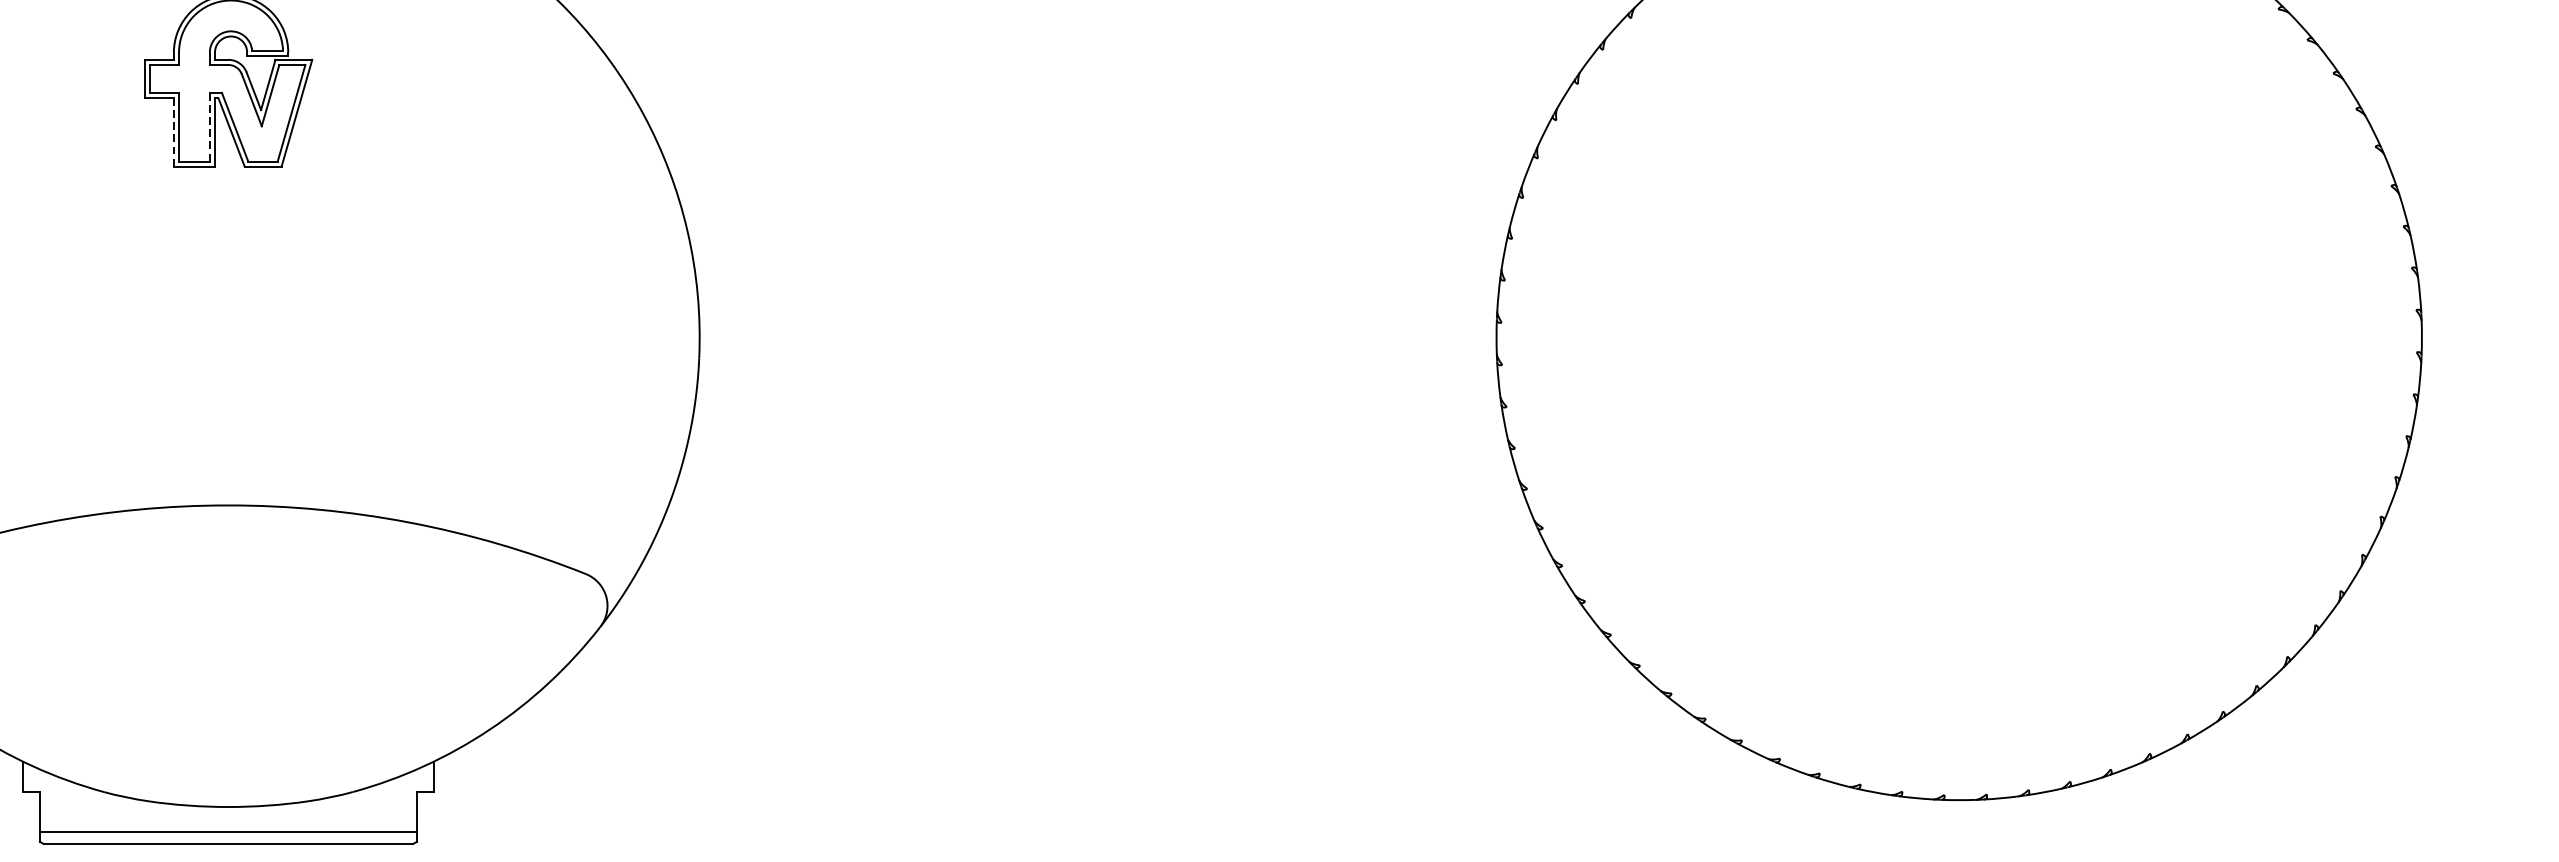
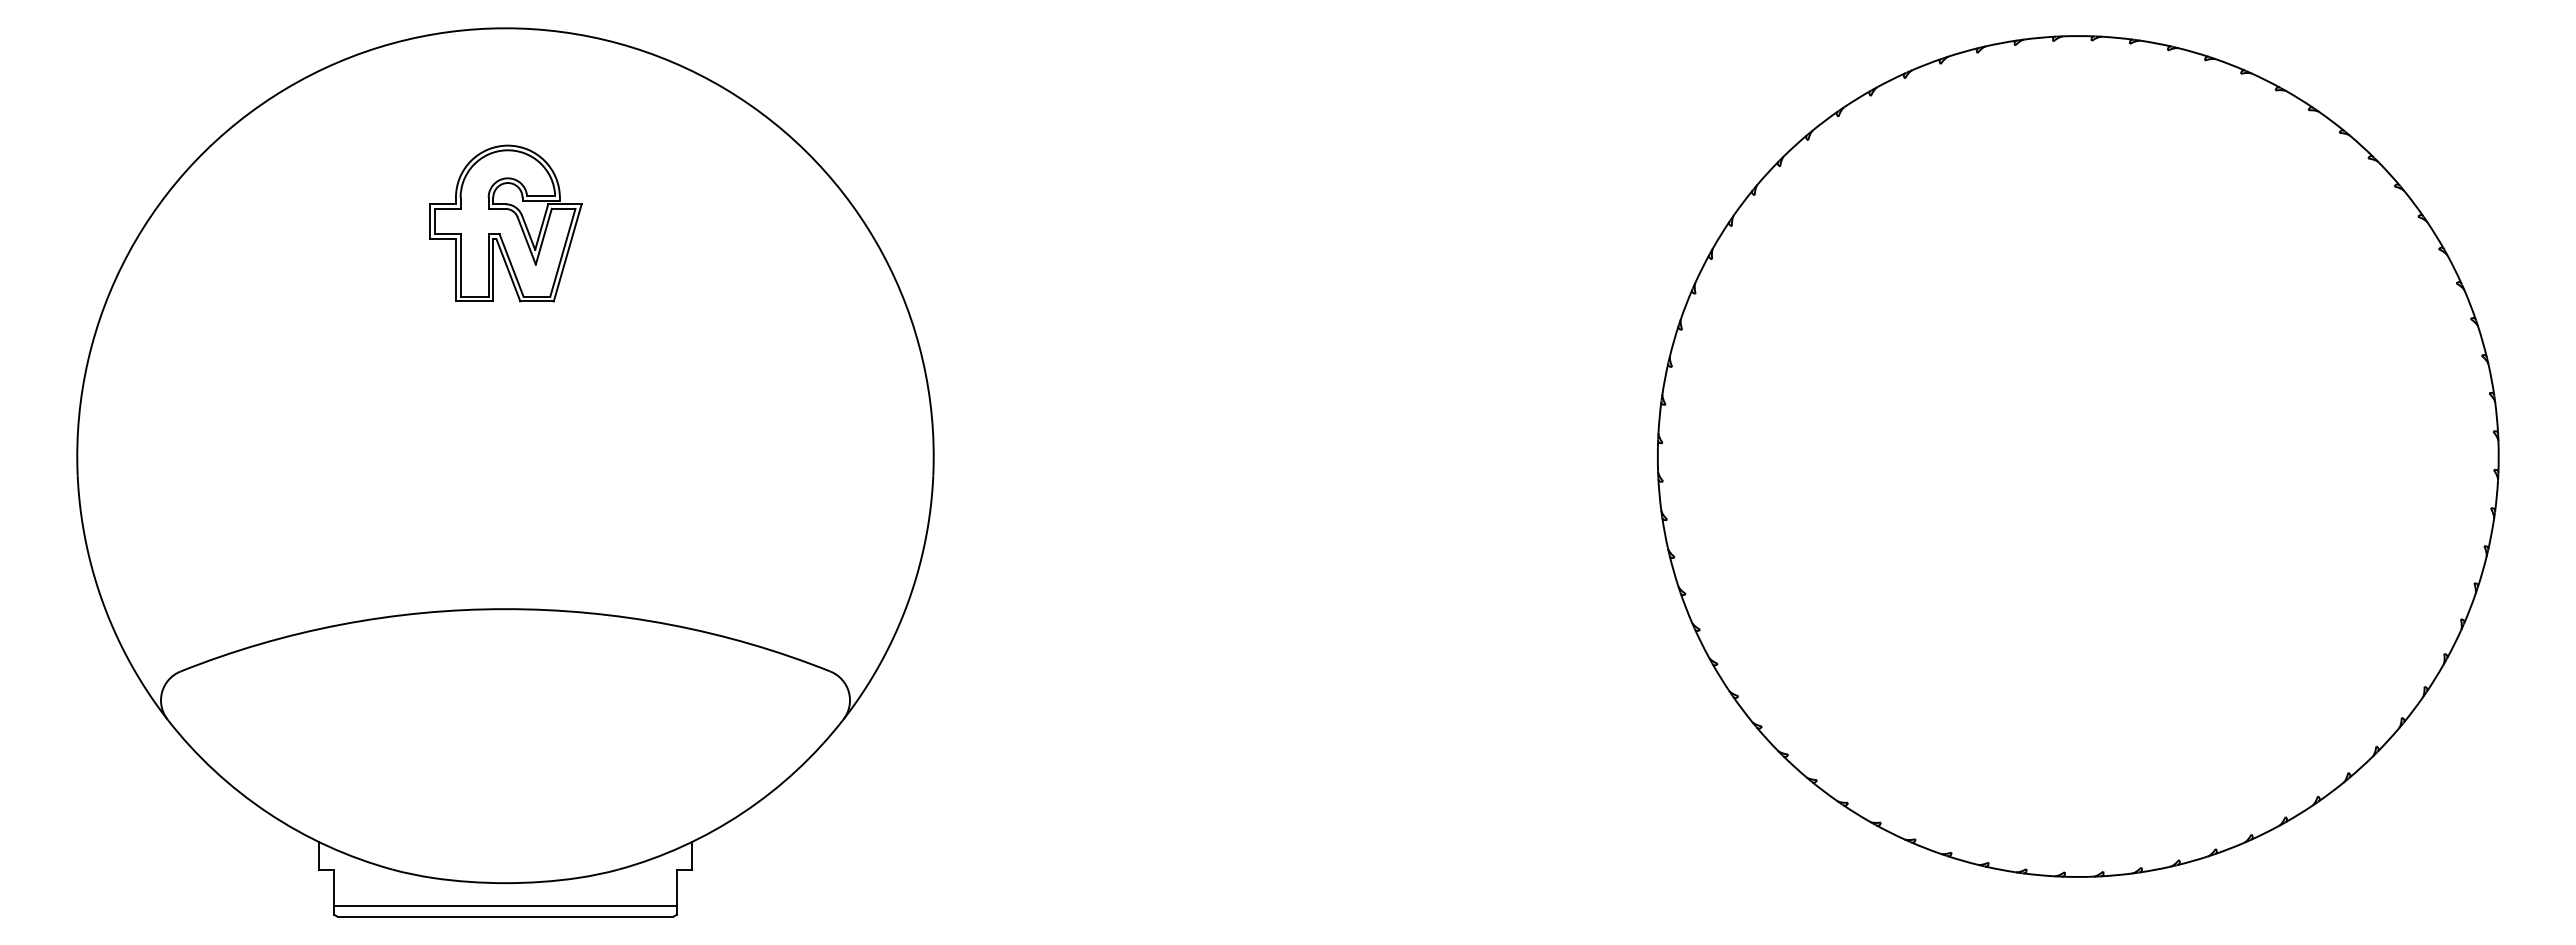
line: (209, 128) -> (488, 266), dashed -> solid
line: (173, 132) -> (455, 270), dashed -> solid

